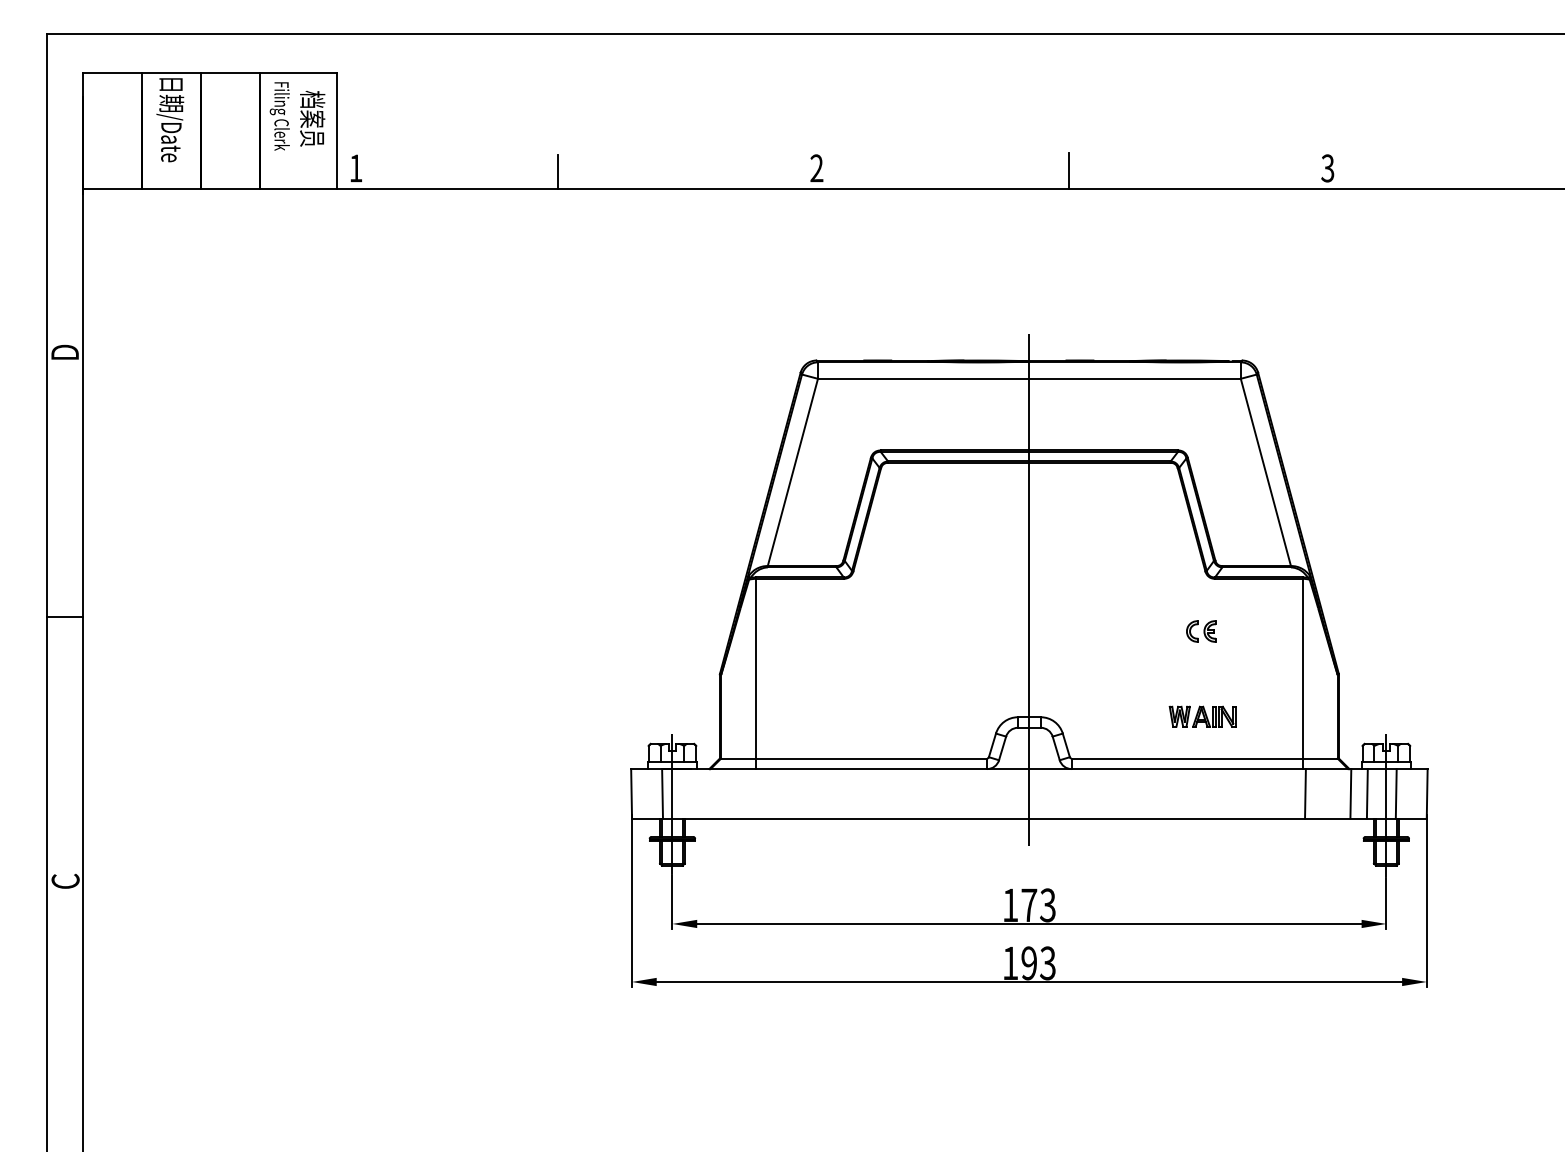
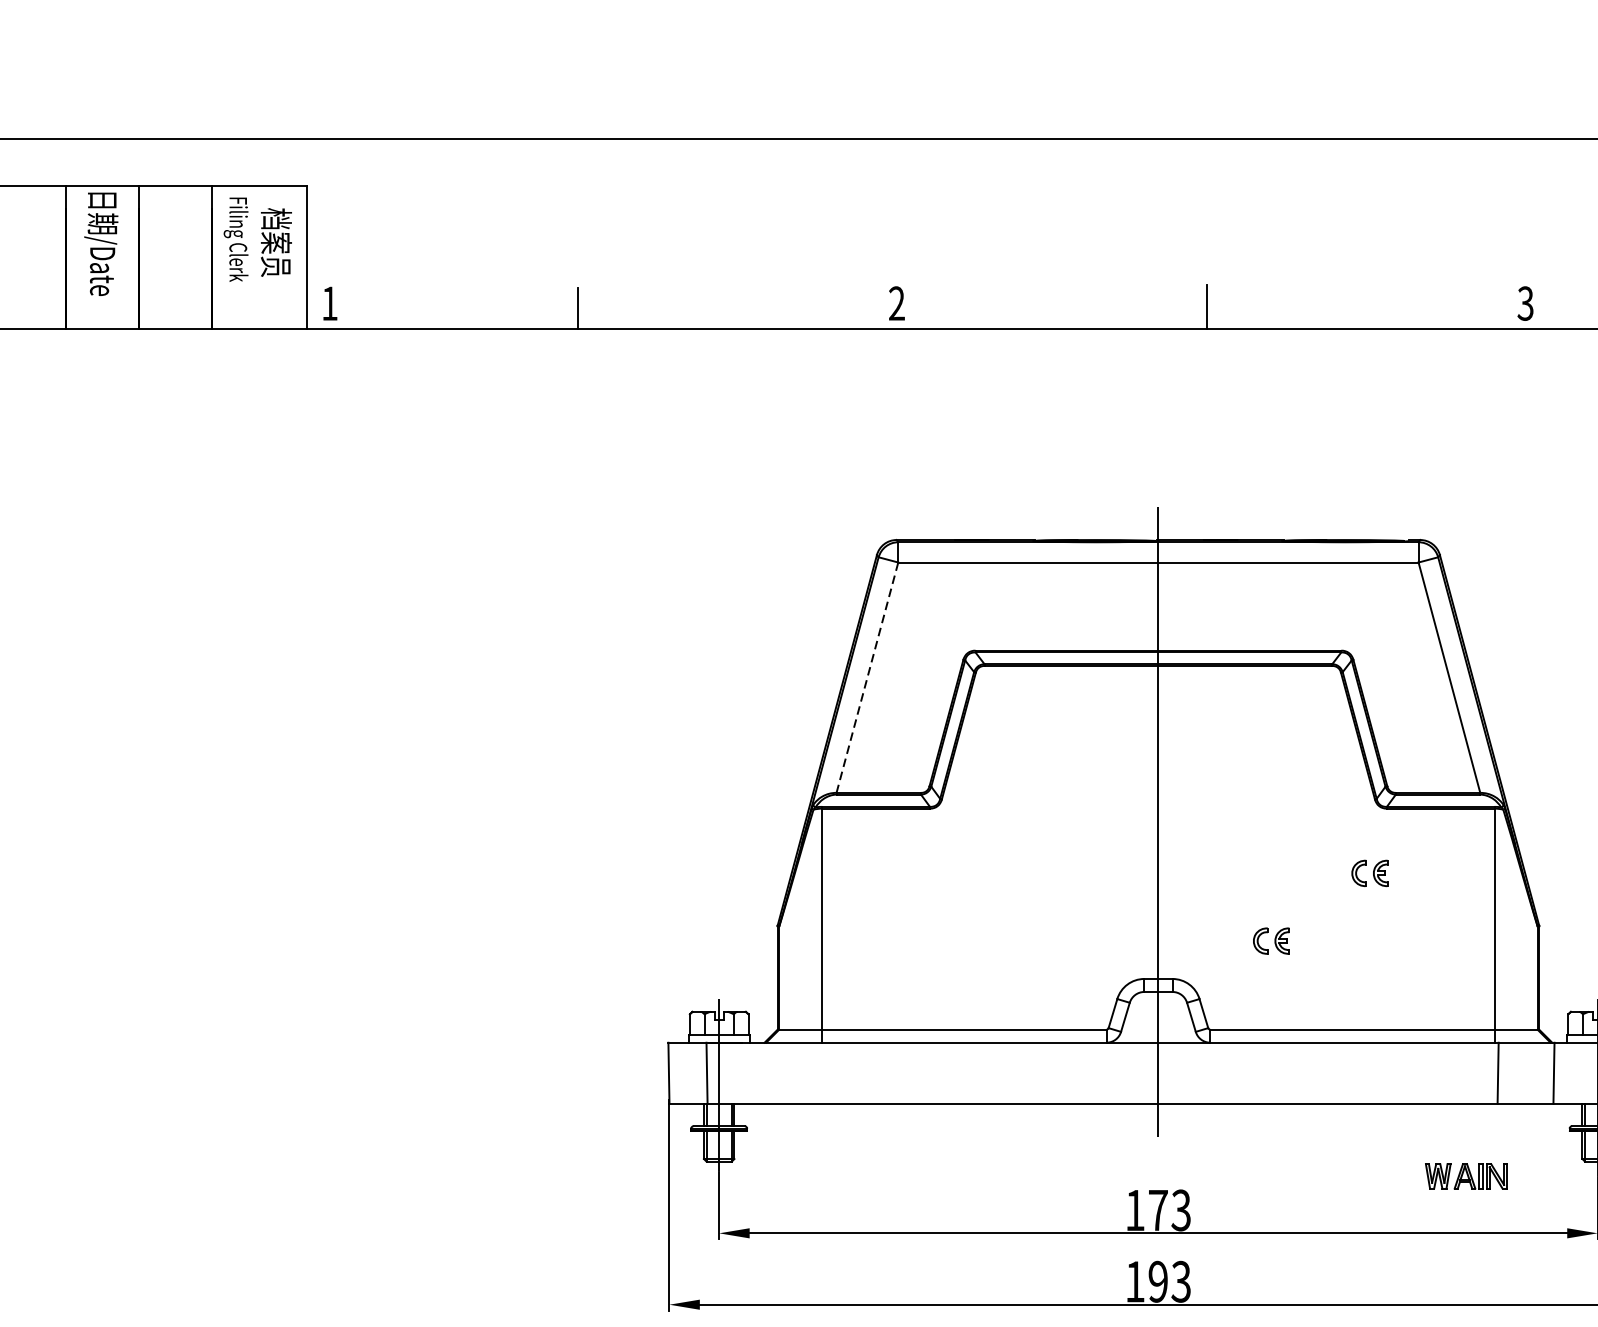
line: (792, 472) -> (866, 677), solid -> dashed
part: (1121, 686) -> (1271, 941), added
part: (1202, 716) -> (1466, 1176), moved
line: (1366, 793) -> (1573, 1072), removed

